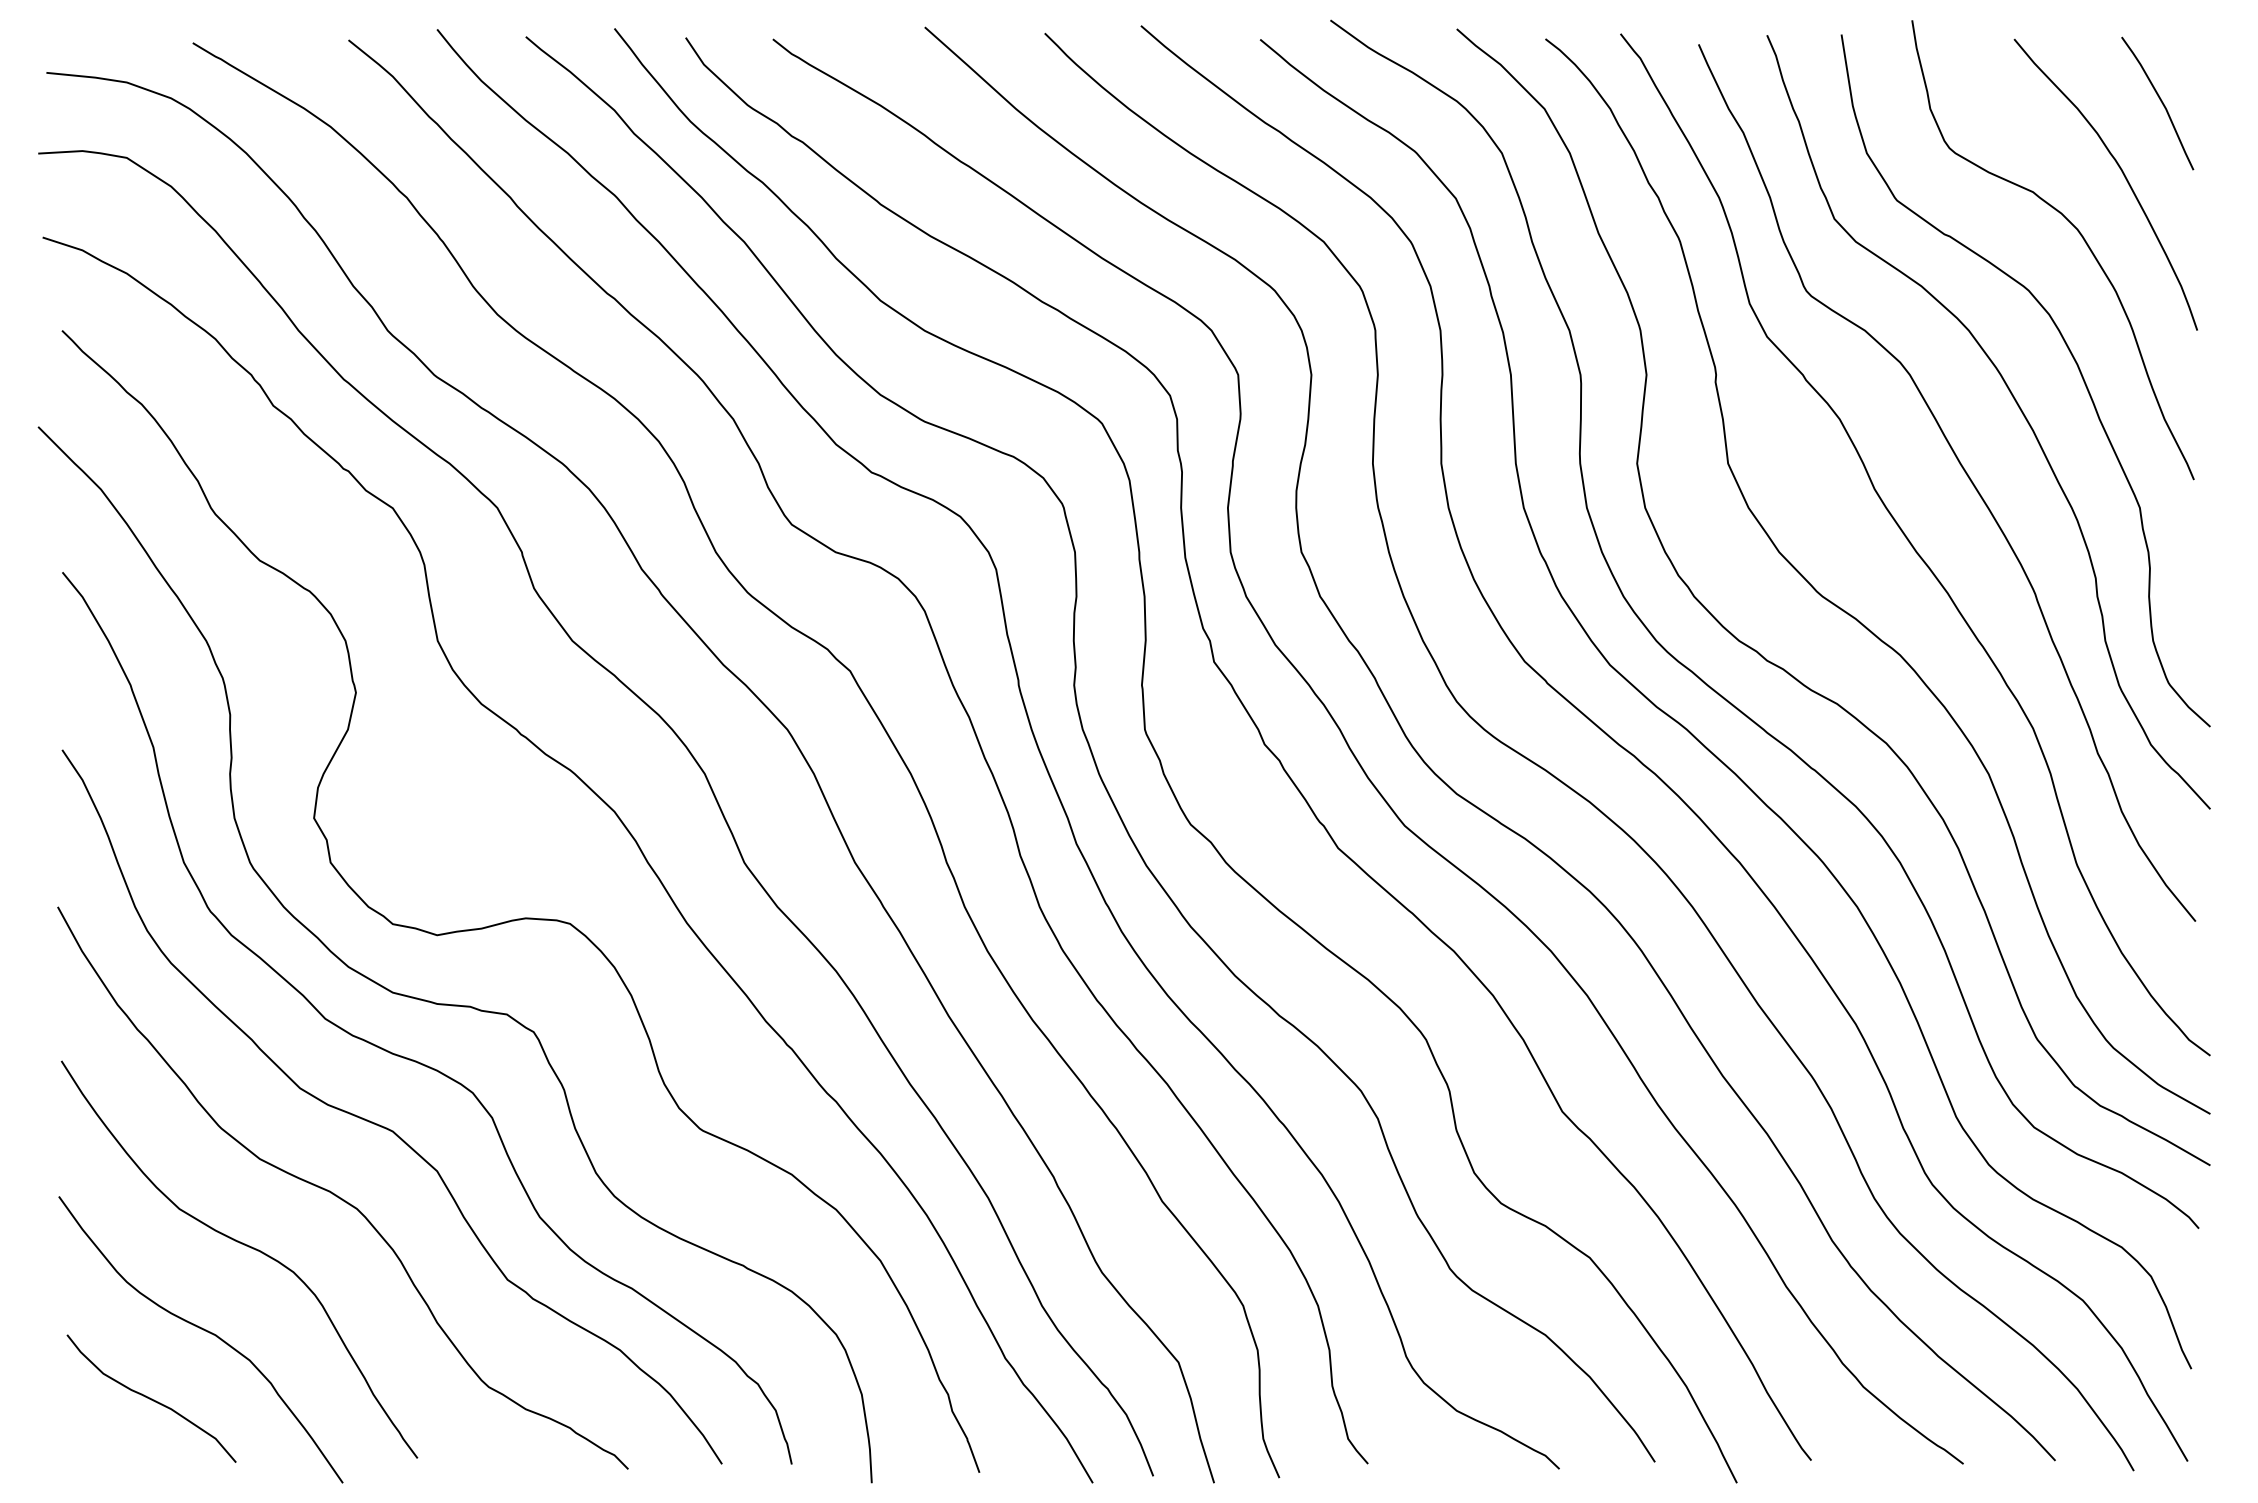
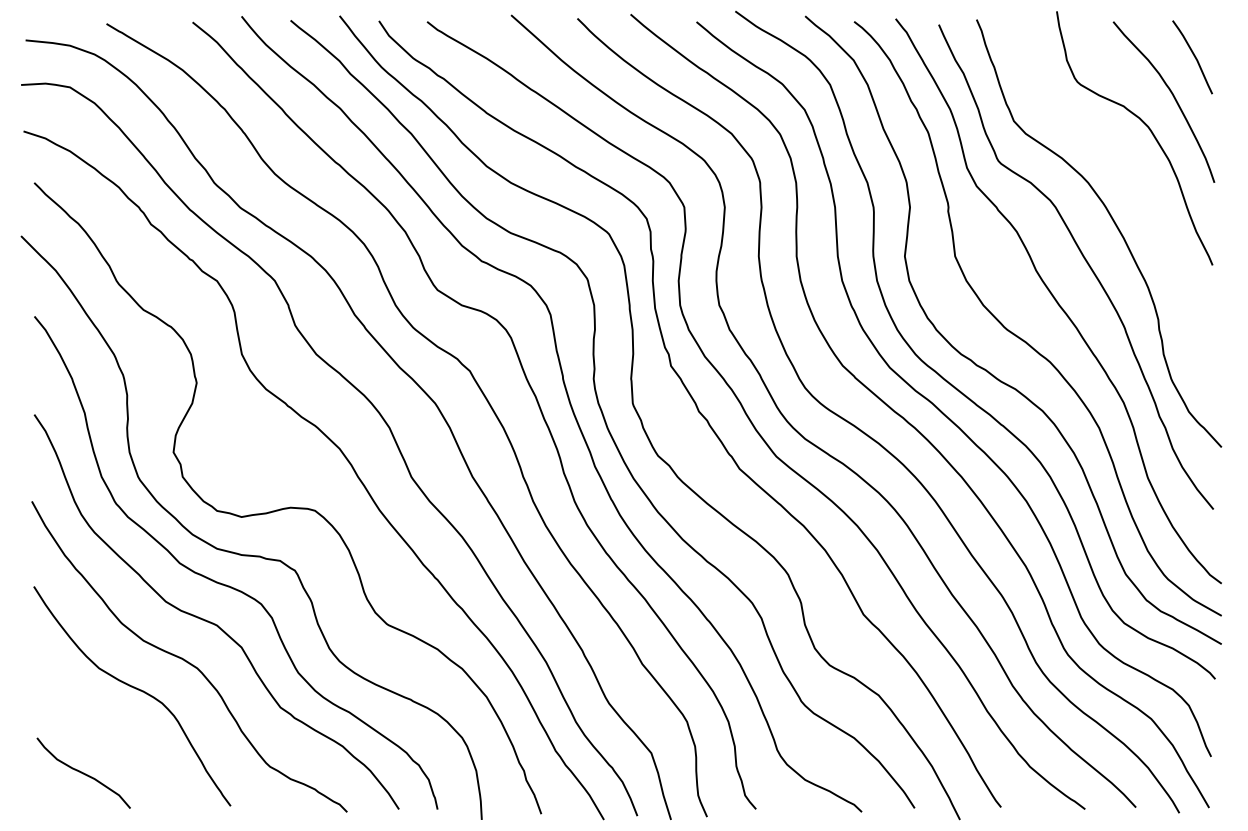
curve: (2070, 357) -> (1144, 197), removed
curve: (205, 1332) -> (113, 736), removed

